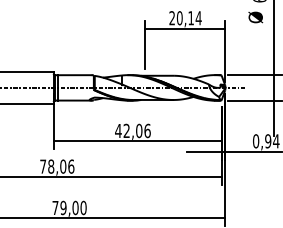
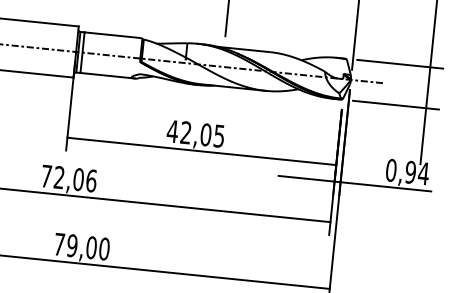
text: (147, 130) -> (219, 135), 42,06 -> 42,05
text: (51, 166) -> (59, 177), 78,06 -> 72,06

